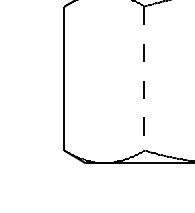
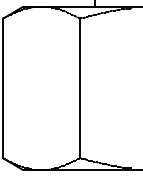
line: (144, 78) -> (80, 88), dashed -> solid

